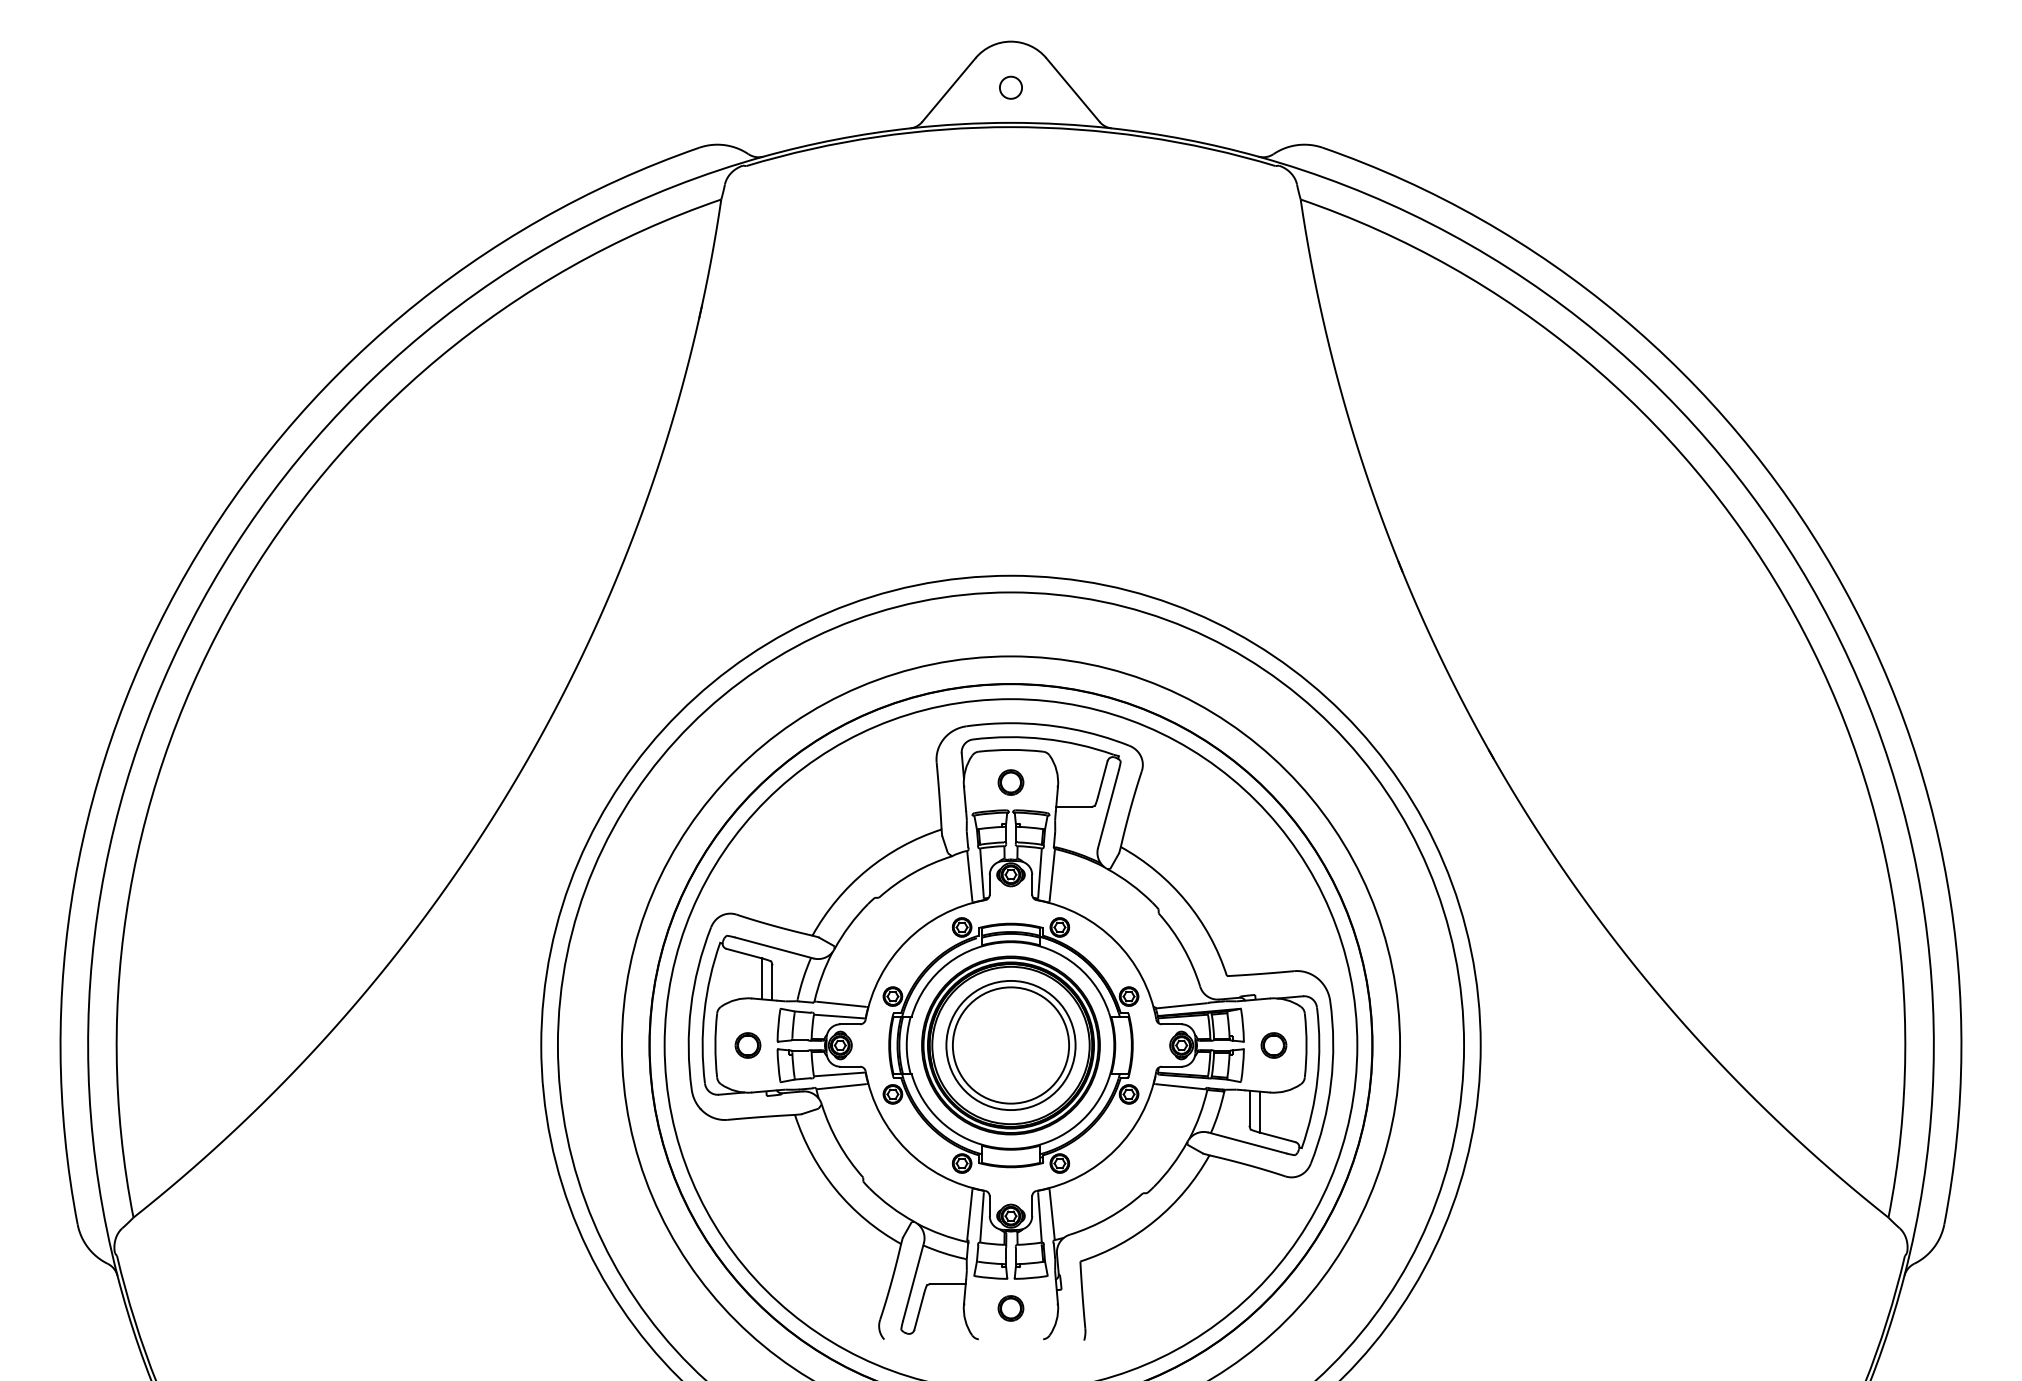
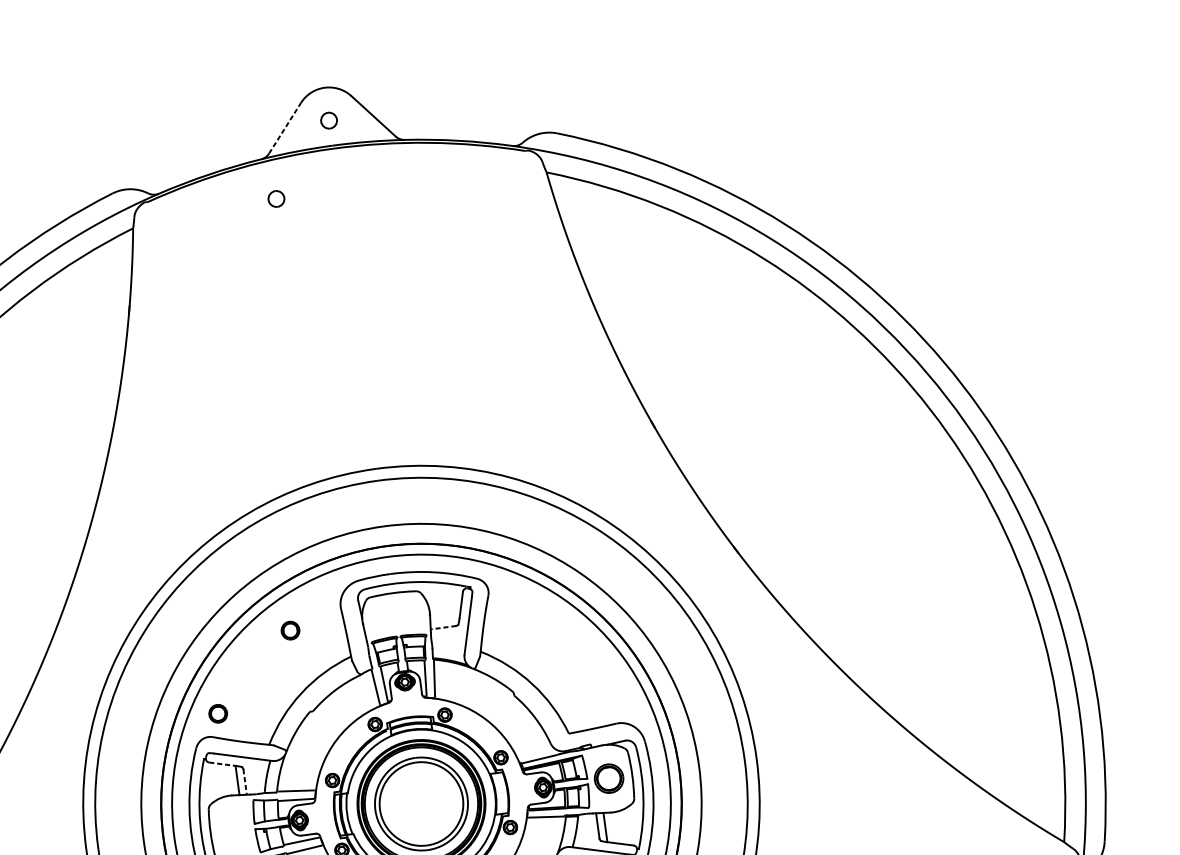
line: (948, 90) -> (284, 128), solid -> dashed
part: (923, 185) -> (276, 198), added
part: (1010, 782) -> (290, 630), moved
line: (1074, 806) -> (443, 627), solid -> dashed
line: (744, 953) -> (222, 764), solid -> dashed
line: (772, 982) -> (245, 782), solid -> dashed
part: (747, 1045) -> (217, 713), moved
part: (1273, 1045) -> (608, 778), size x1.6

